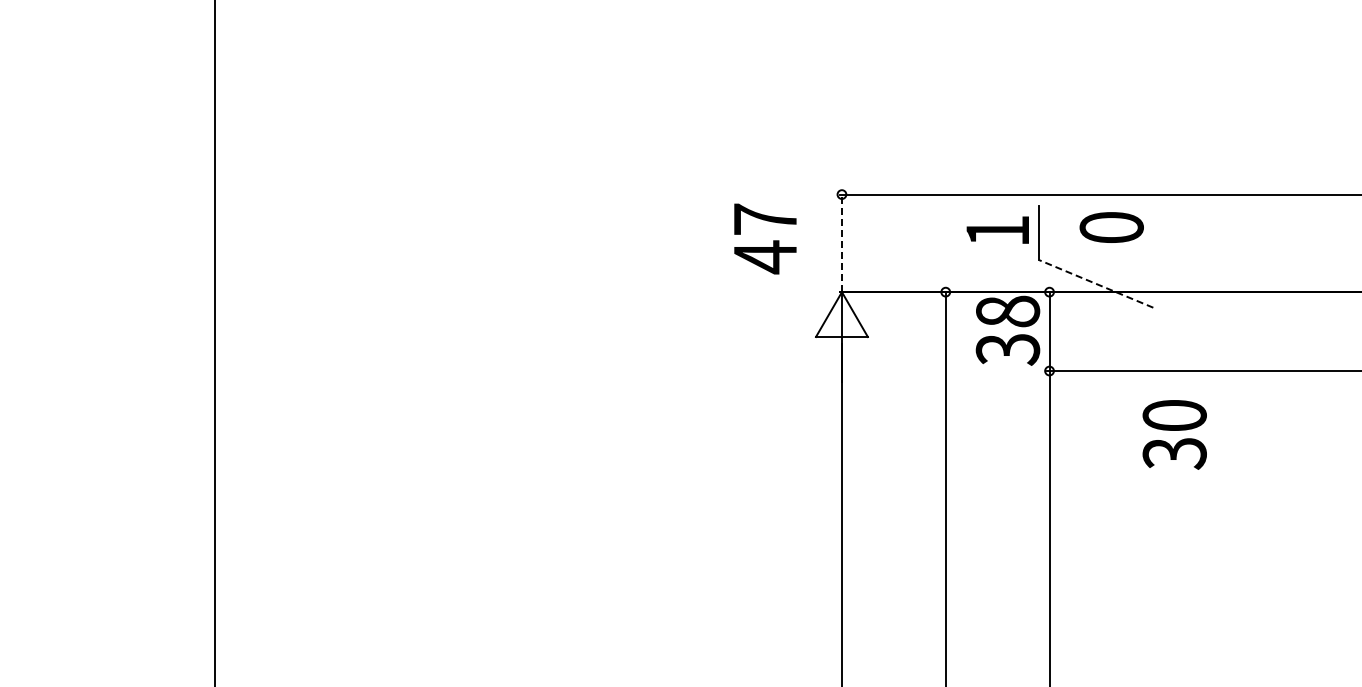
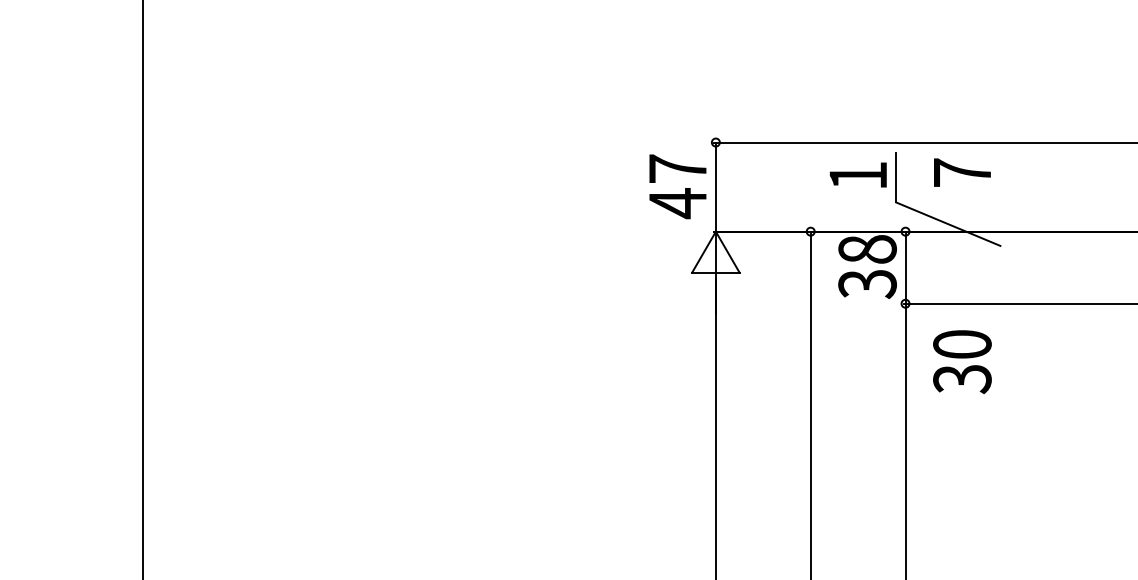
text: (1111, 227) -> (962, 172), 0 -> 7
text: (765, 238) -> (678, 186), moved
line: (841, 243) -> (715, 187), dashed -> solid
line: (1096, 283) -> (948, 223), dashed -> solid
text: (1174, 434) -> (962, 361), moved

